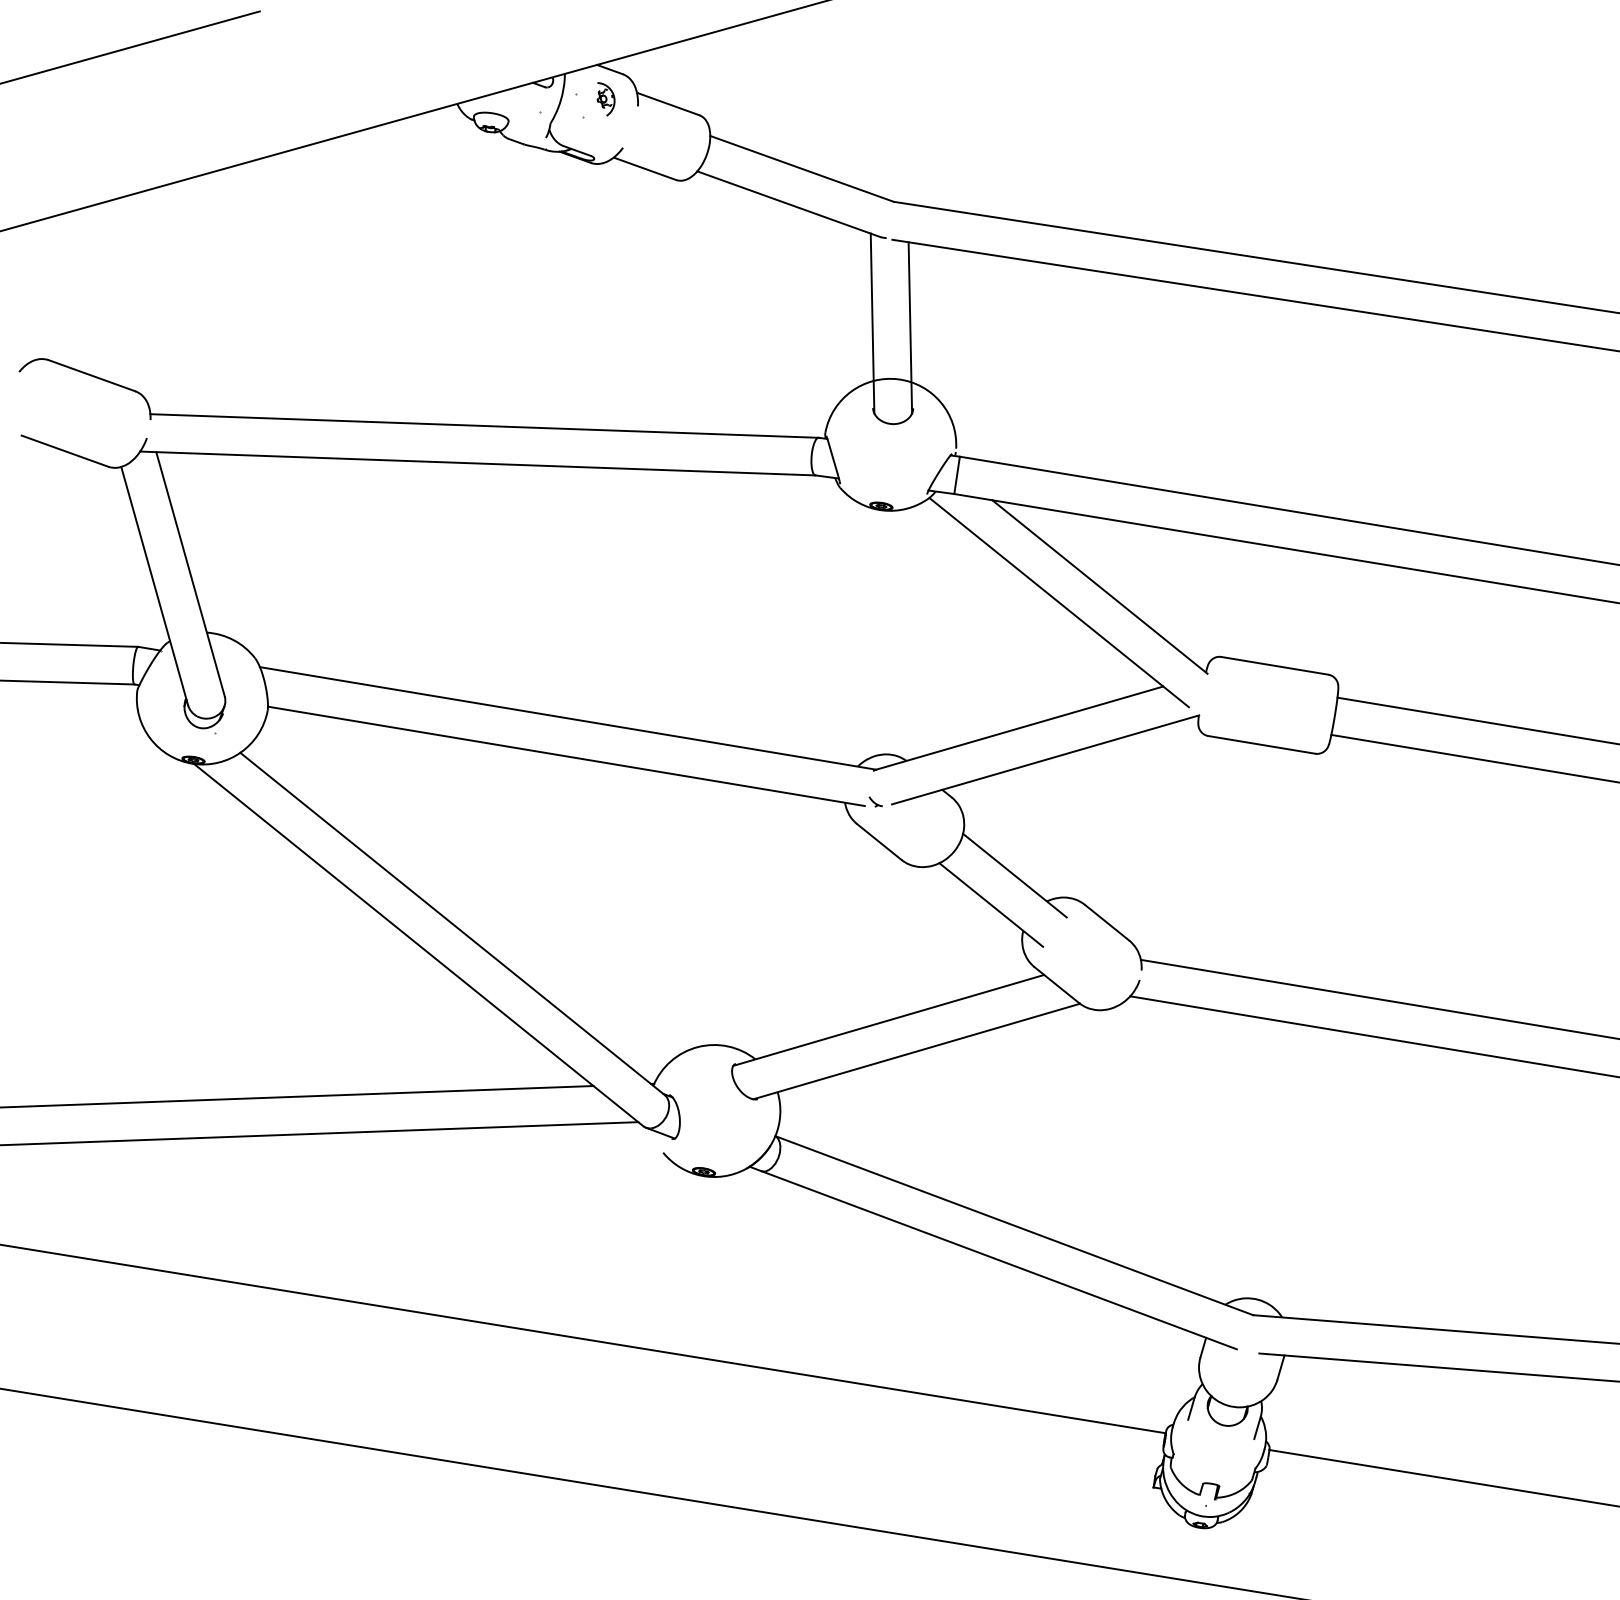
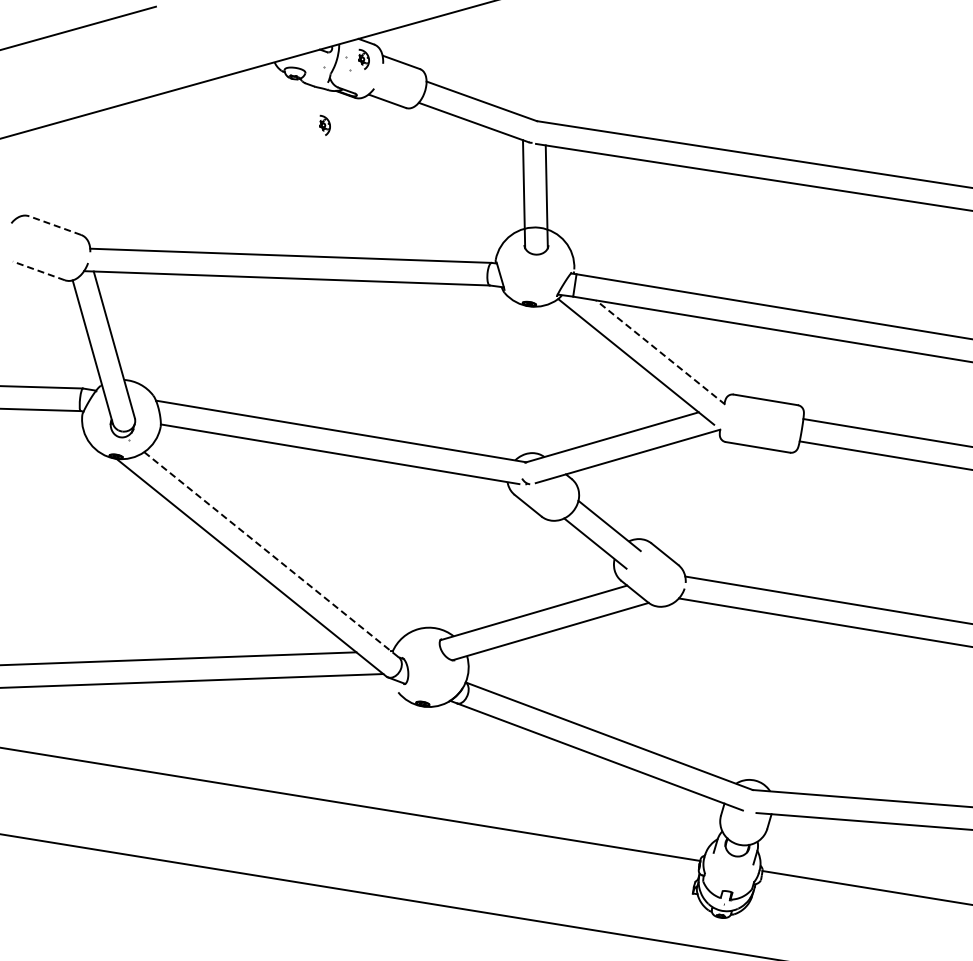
part: (540, 207) -> (324, 124), added
line: (92, 375) -> (55, 225), solid -> dashed
line: (64, 450) -> (38, 270), solid -> dashed
line: (1099, 586) -> (660, 352), solid -> dashed
line: (452, 923) -> (271, 554), solid -> dashed

